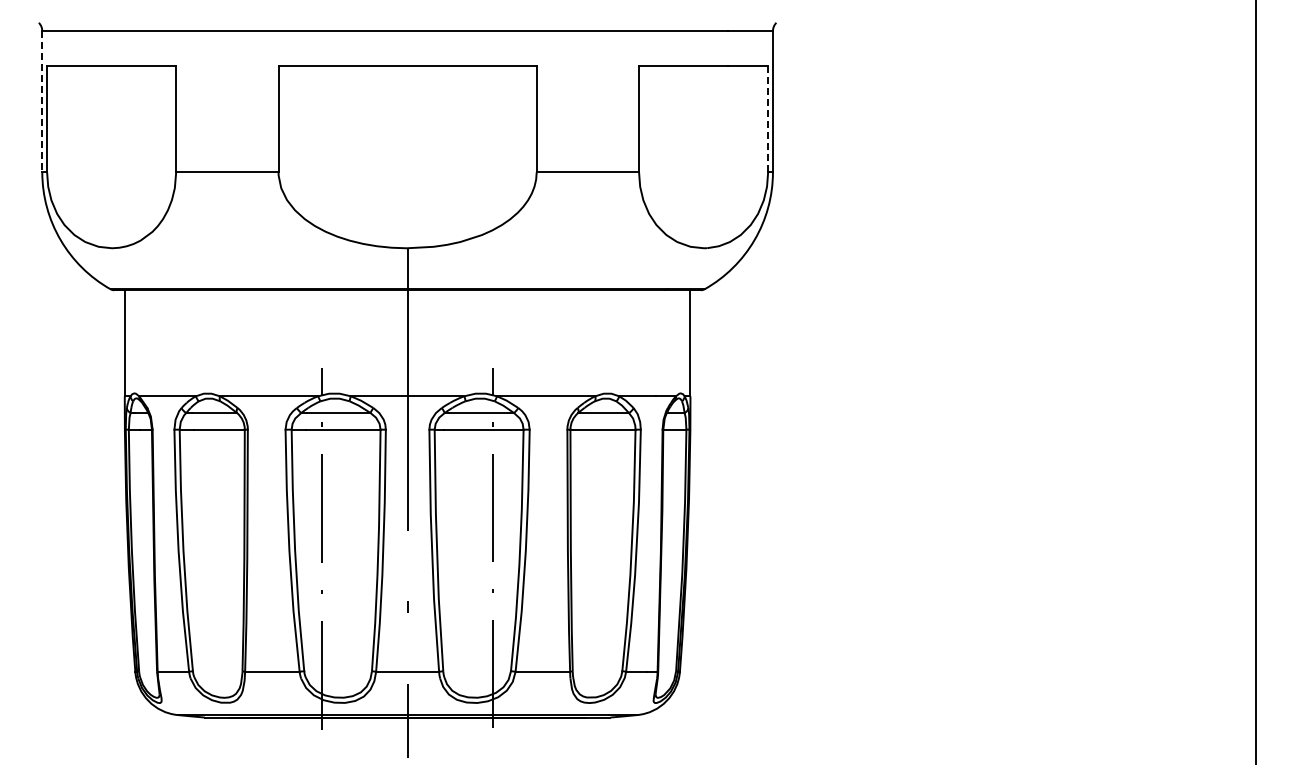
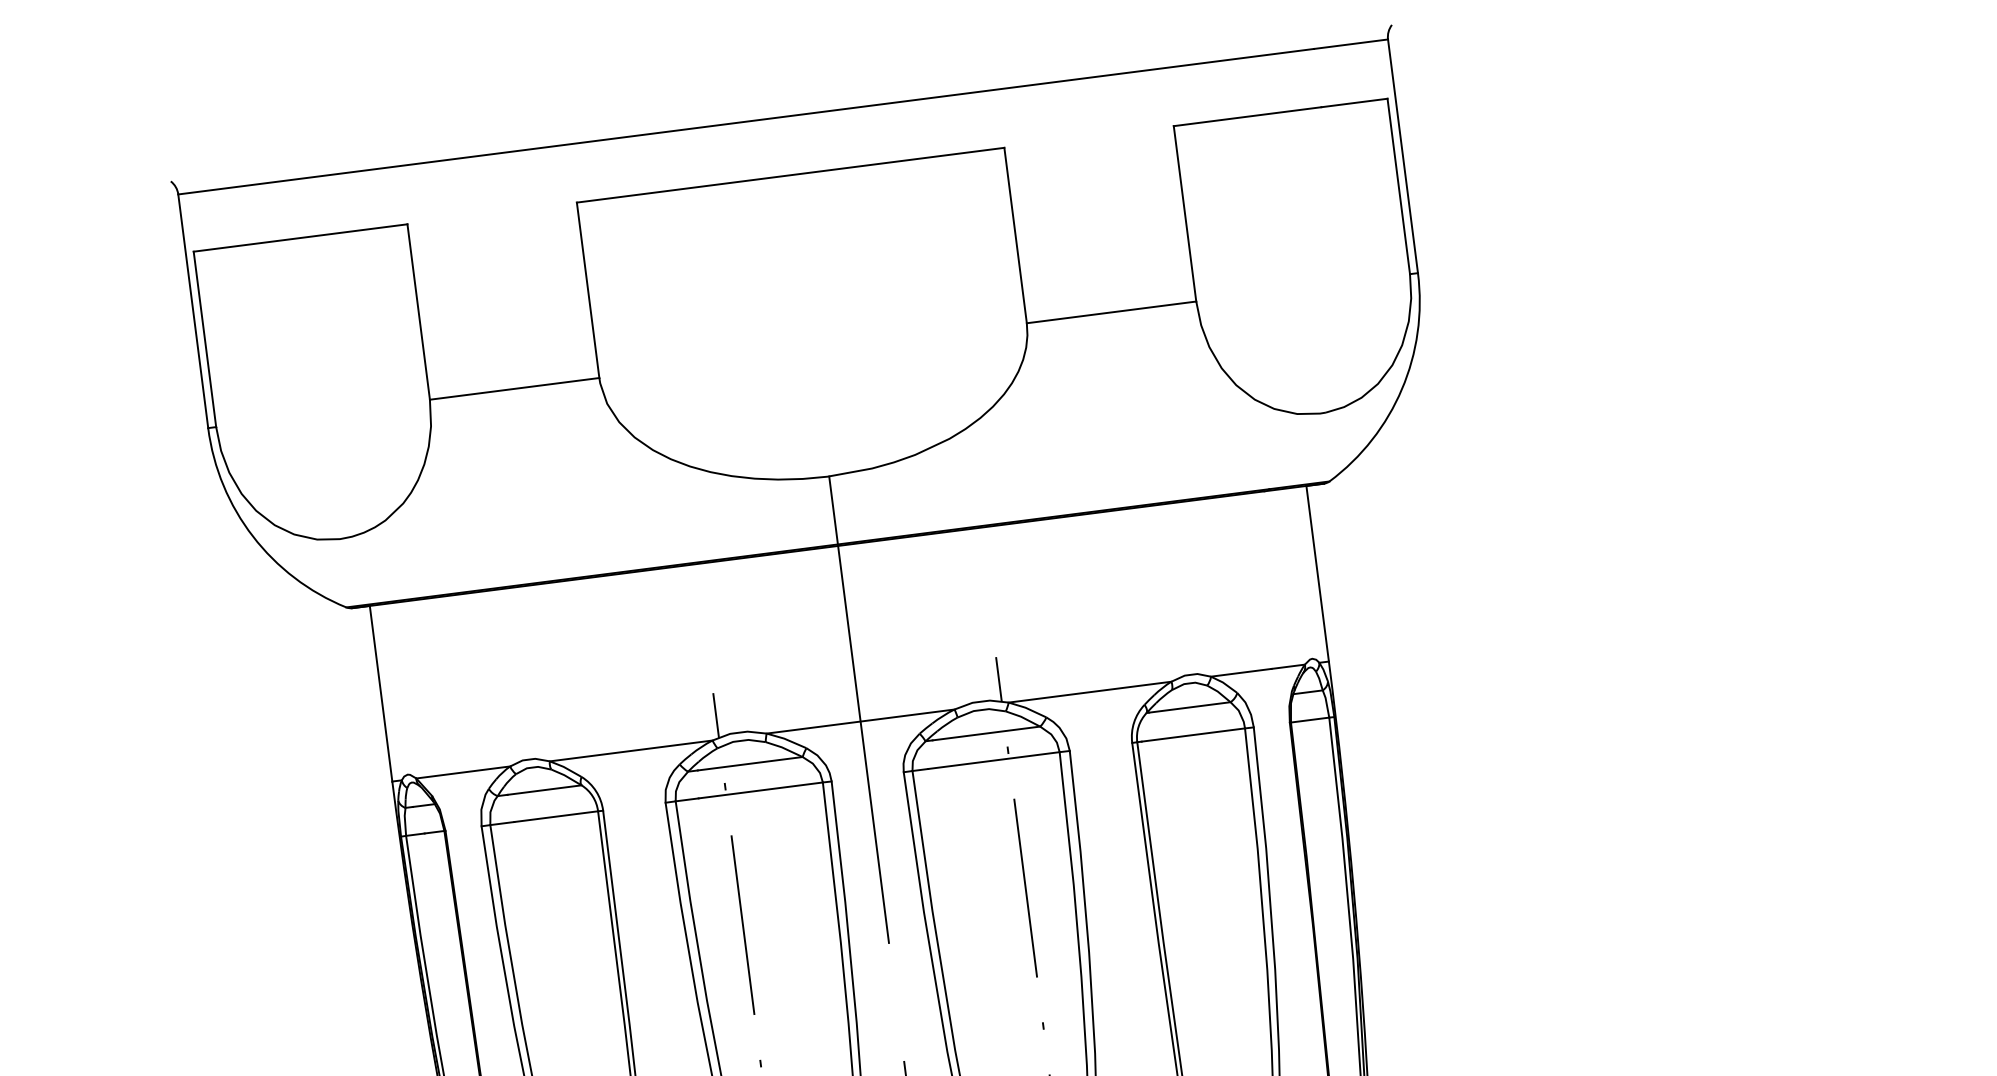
line: (42, 101) -> (193, 310), dashed -> solid
line: (768, 119) -> (1399, 186), dashed -> solid

